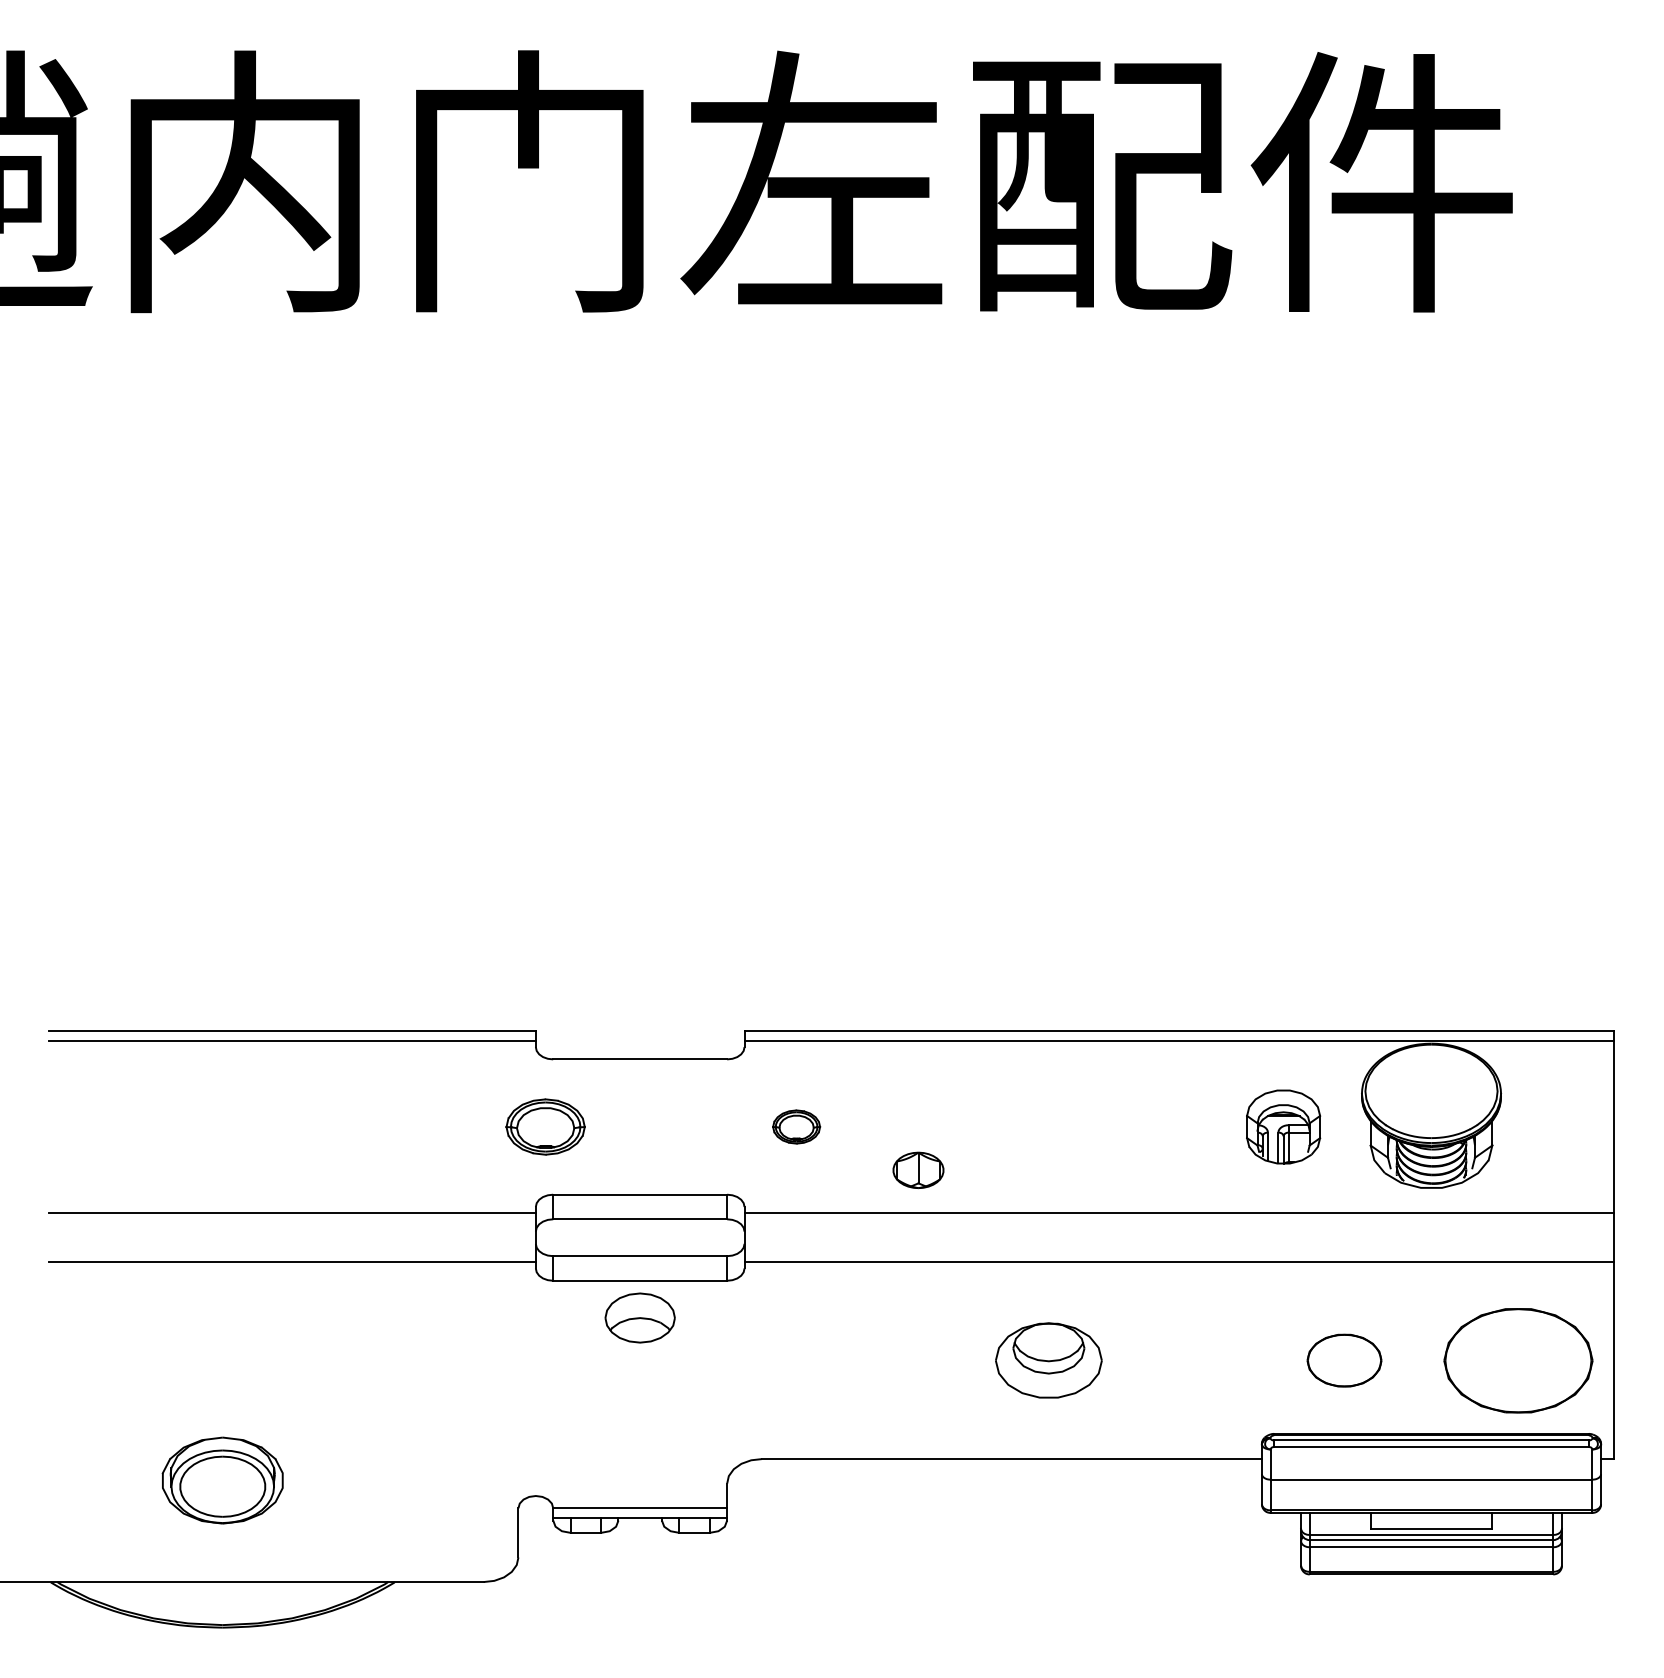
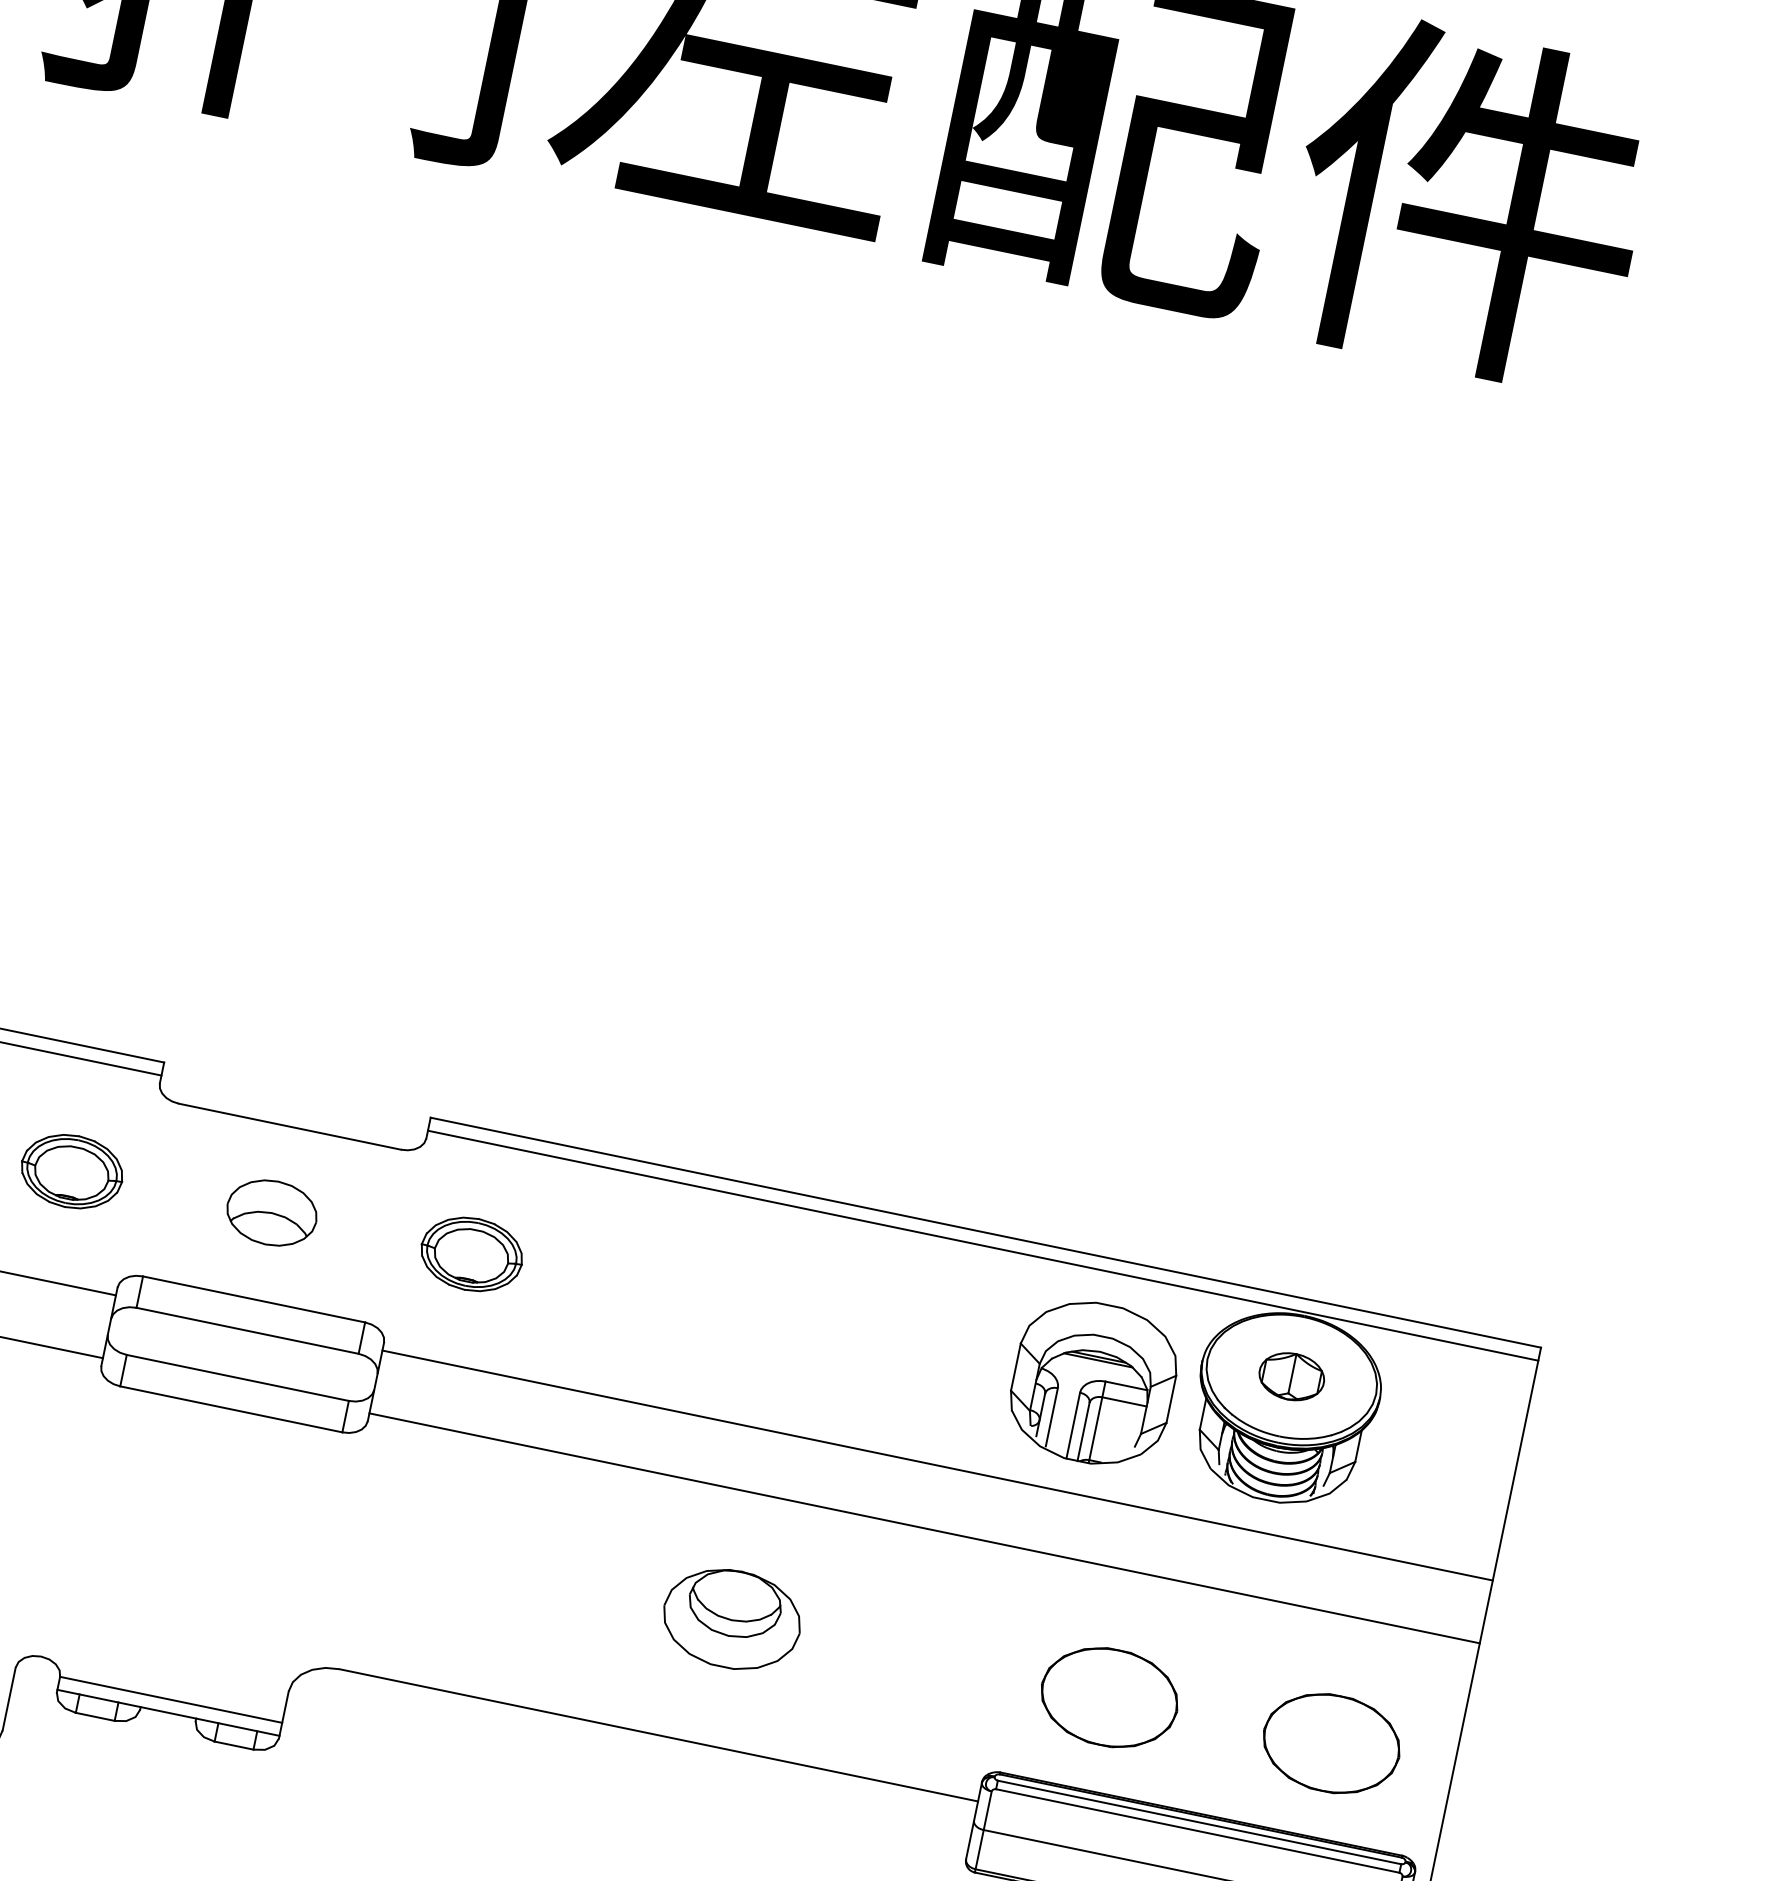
part: (545, 1126) -> (72, 1170), moved
part: (796, 1126) -> (471, 1253), size x1.67
part: (1283, 1126) -> (1093, 1382), size x1.67
part: (918, 1169) -> (1292, 1375), moved
part: (639, 1317) -> (271, 1212), moved
part: (1344, 1360) -> (1109, 1697), size x1.43
part: (1518, 1360) -> (1331, 1743), size x0.71

